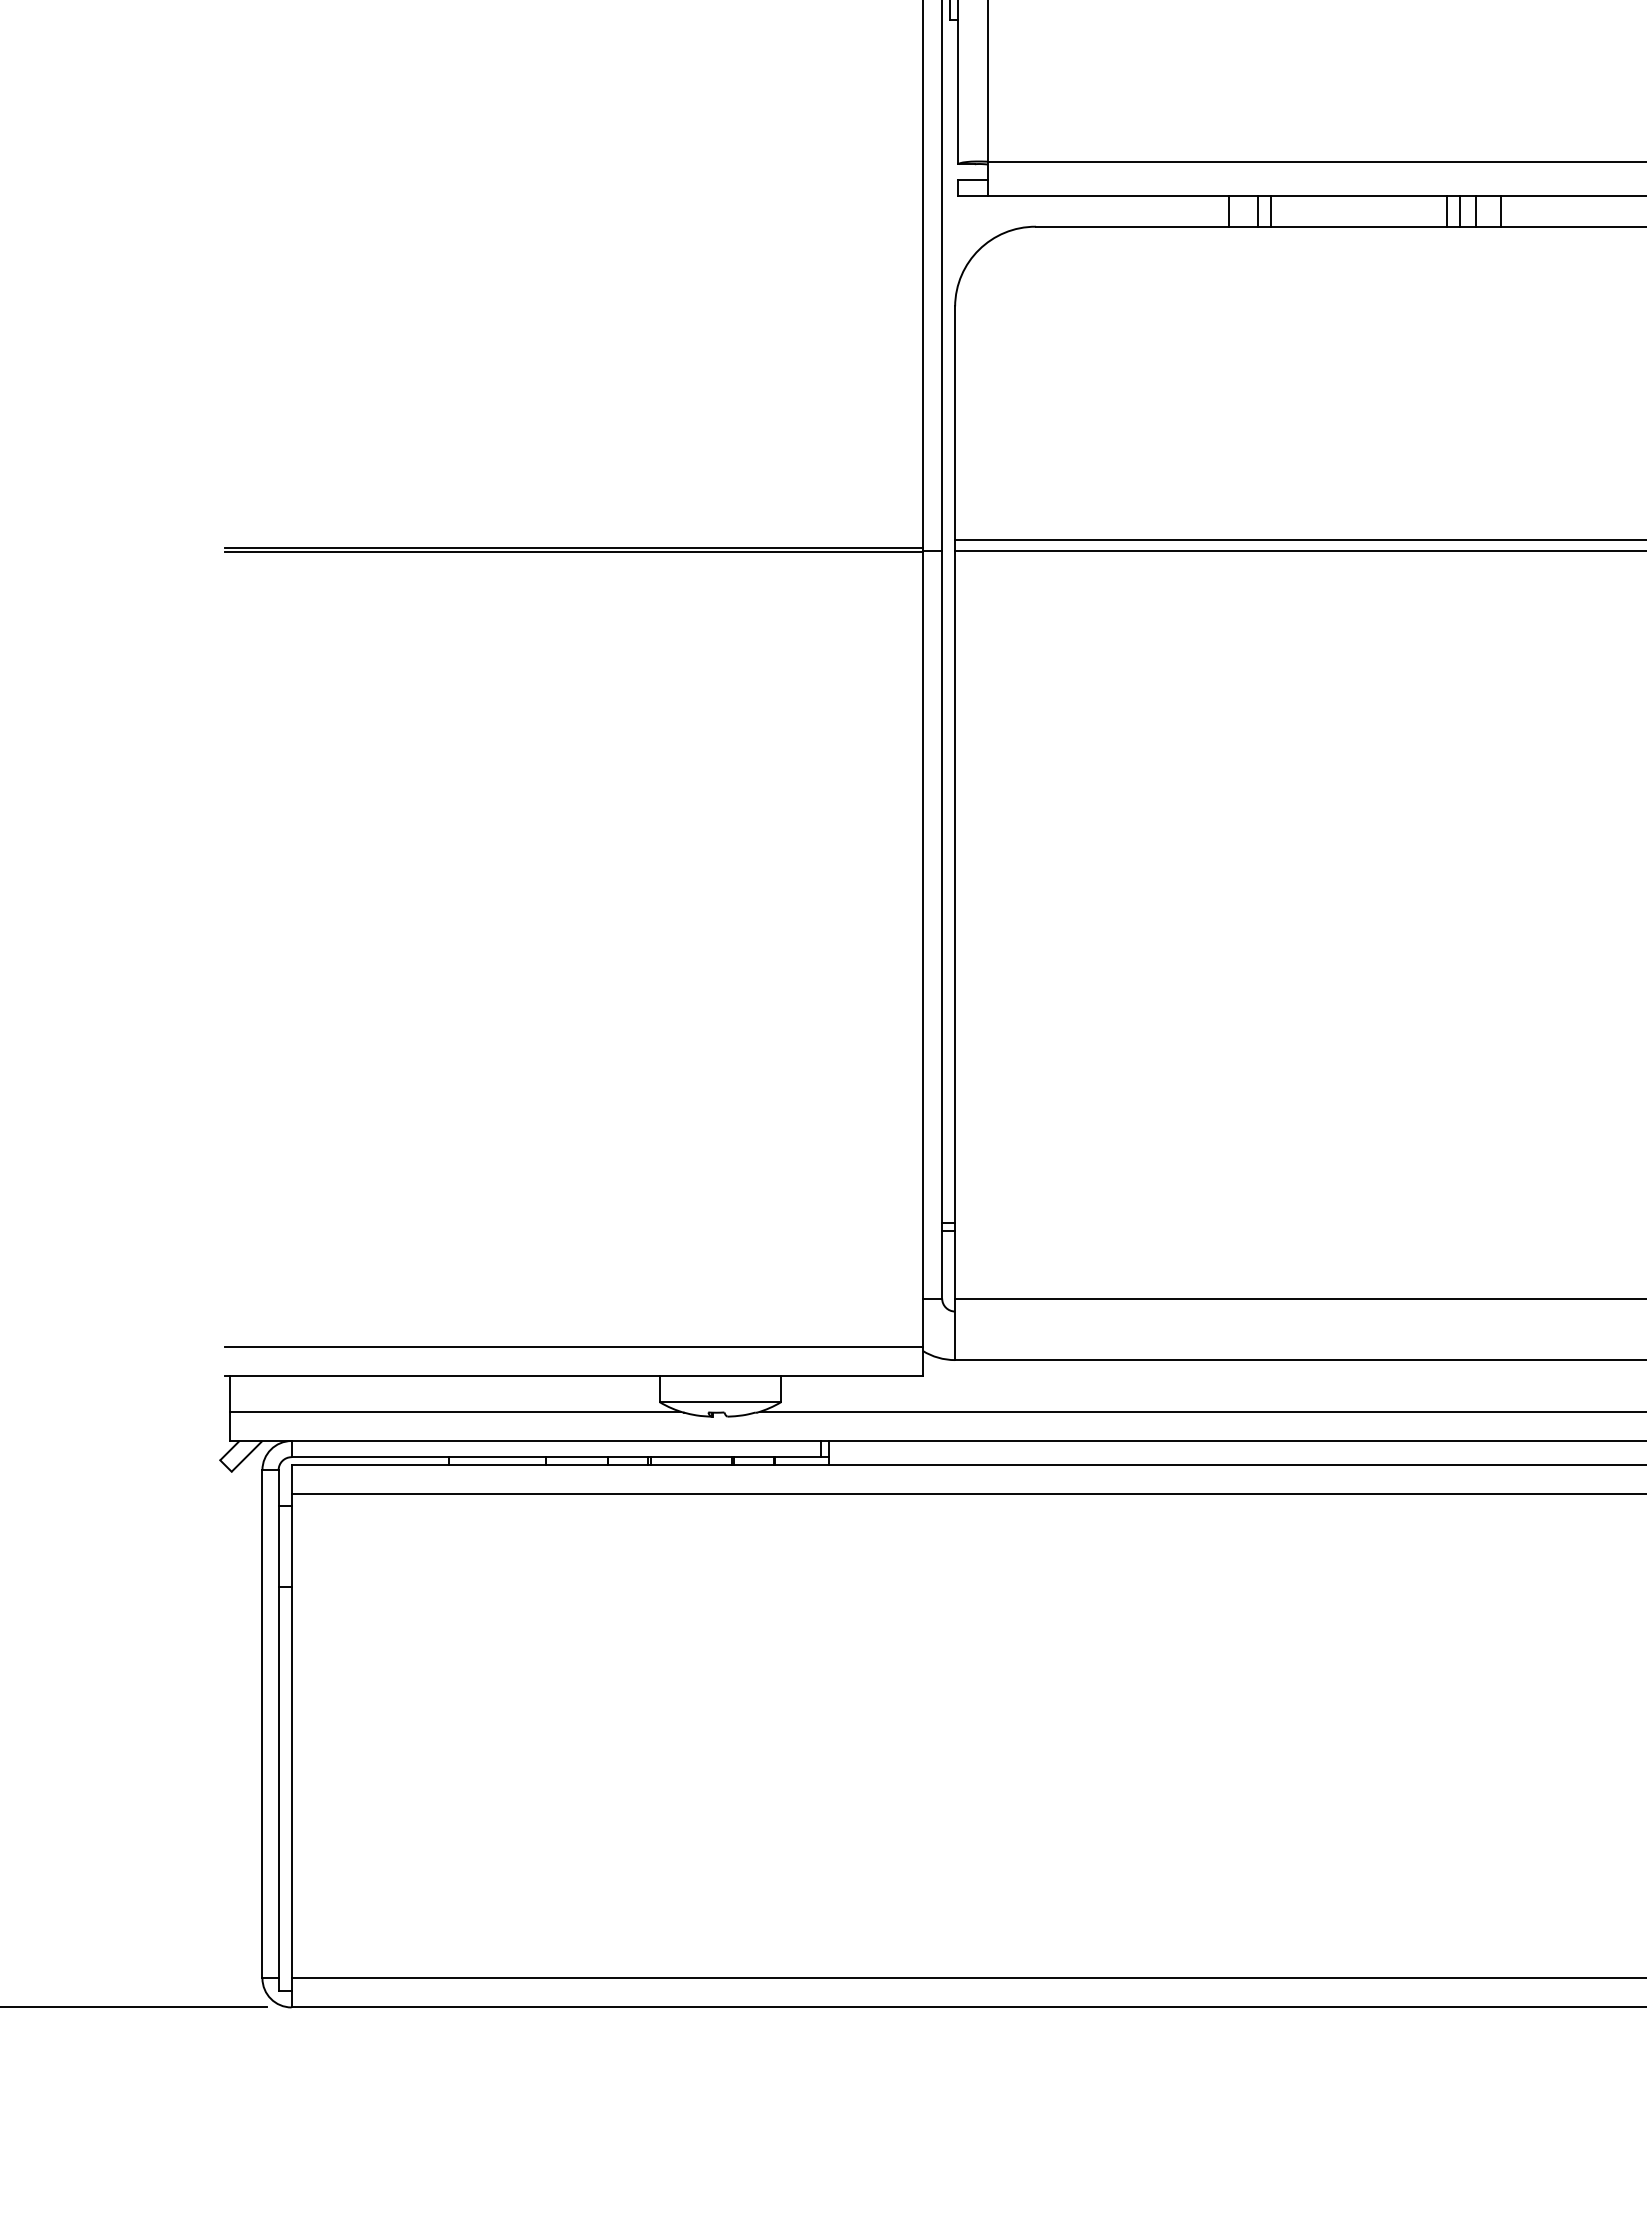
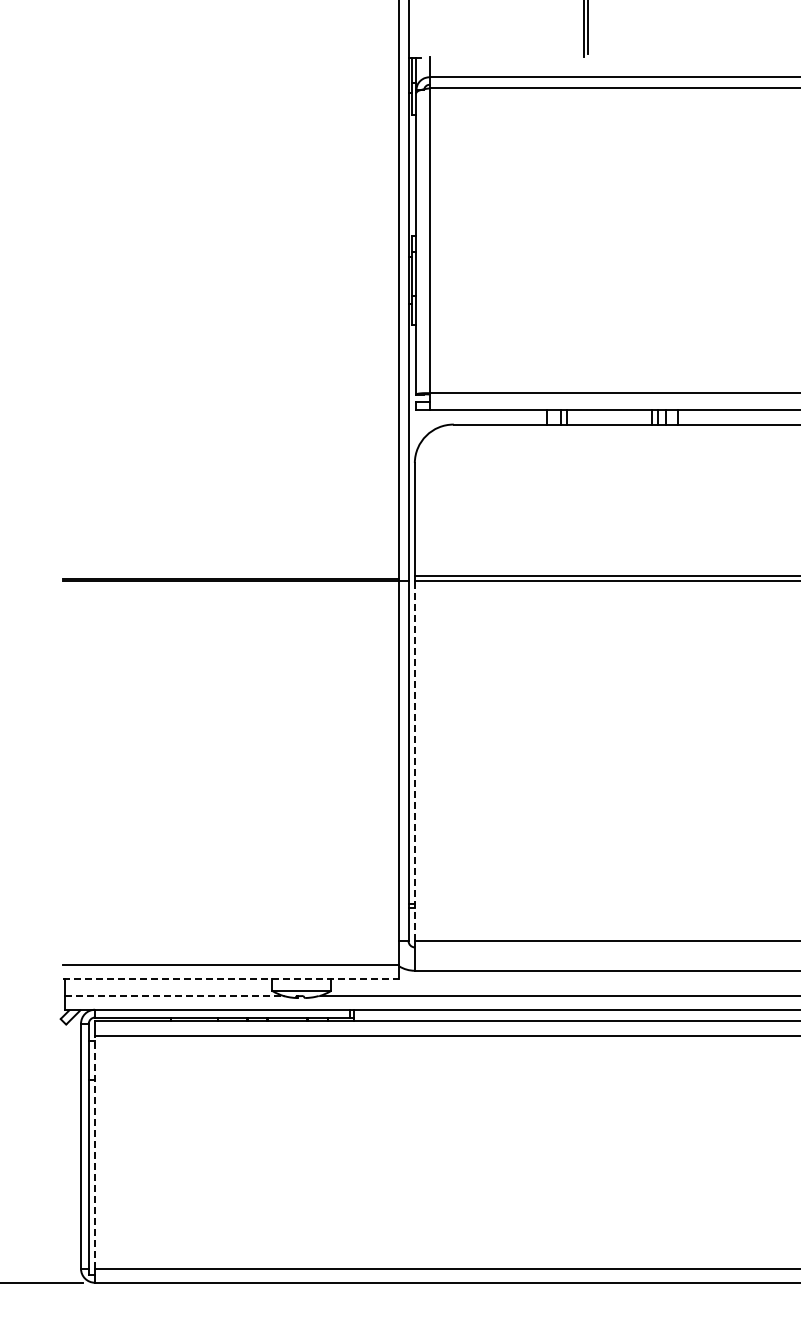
line: (954, 923) -> (414, 760), solid -> dashed
line: (574, 1376) -> (231, 978), solid -> dashed
line: (456, 1411) -> (174, 995), solid -> dashed
line: (292, 1737) -> (95, 1152), solid -> dashed

